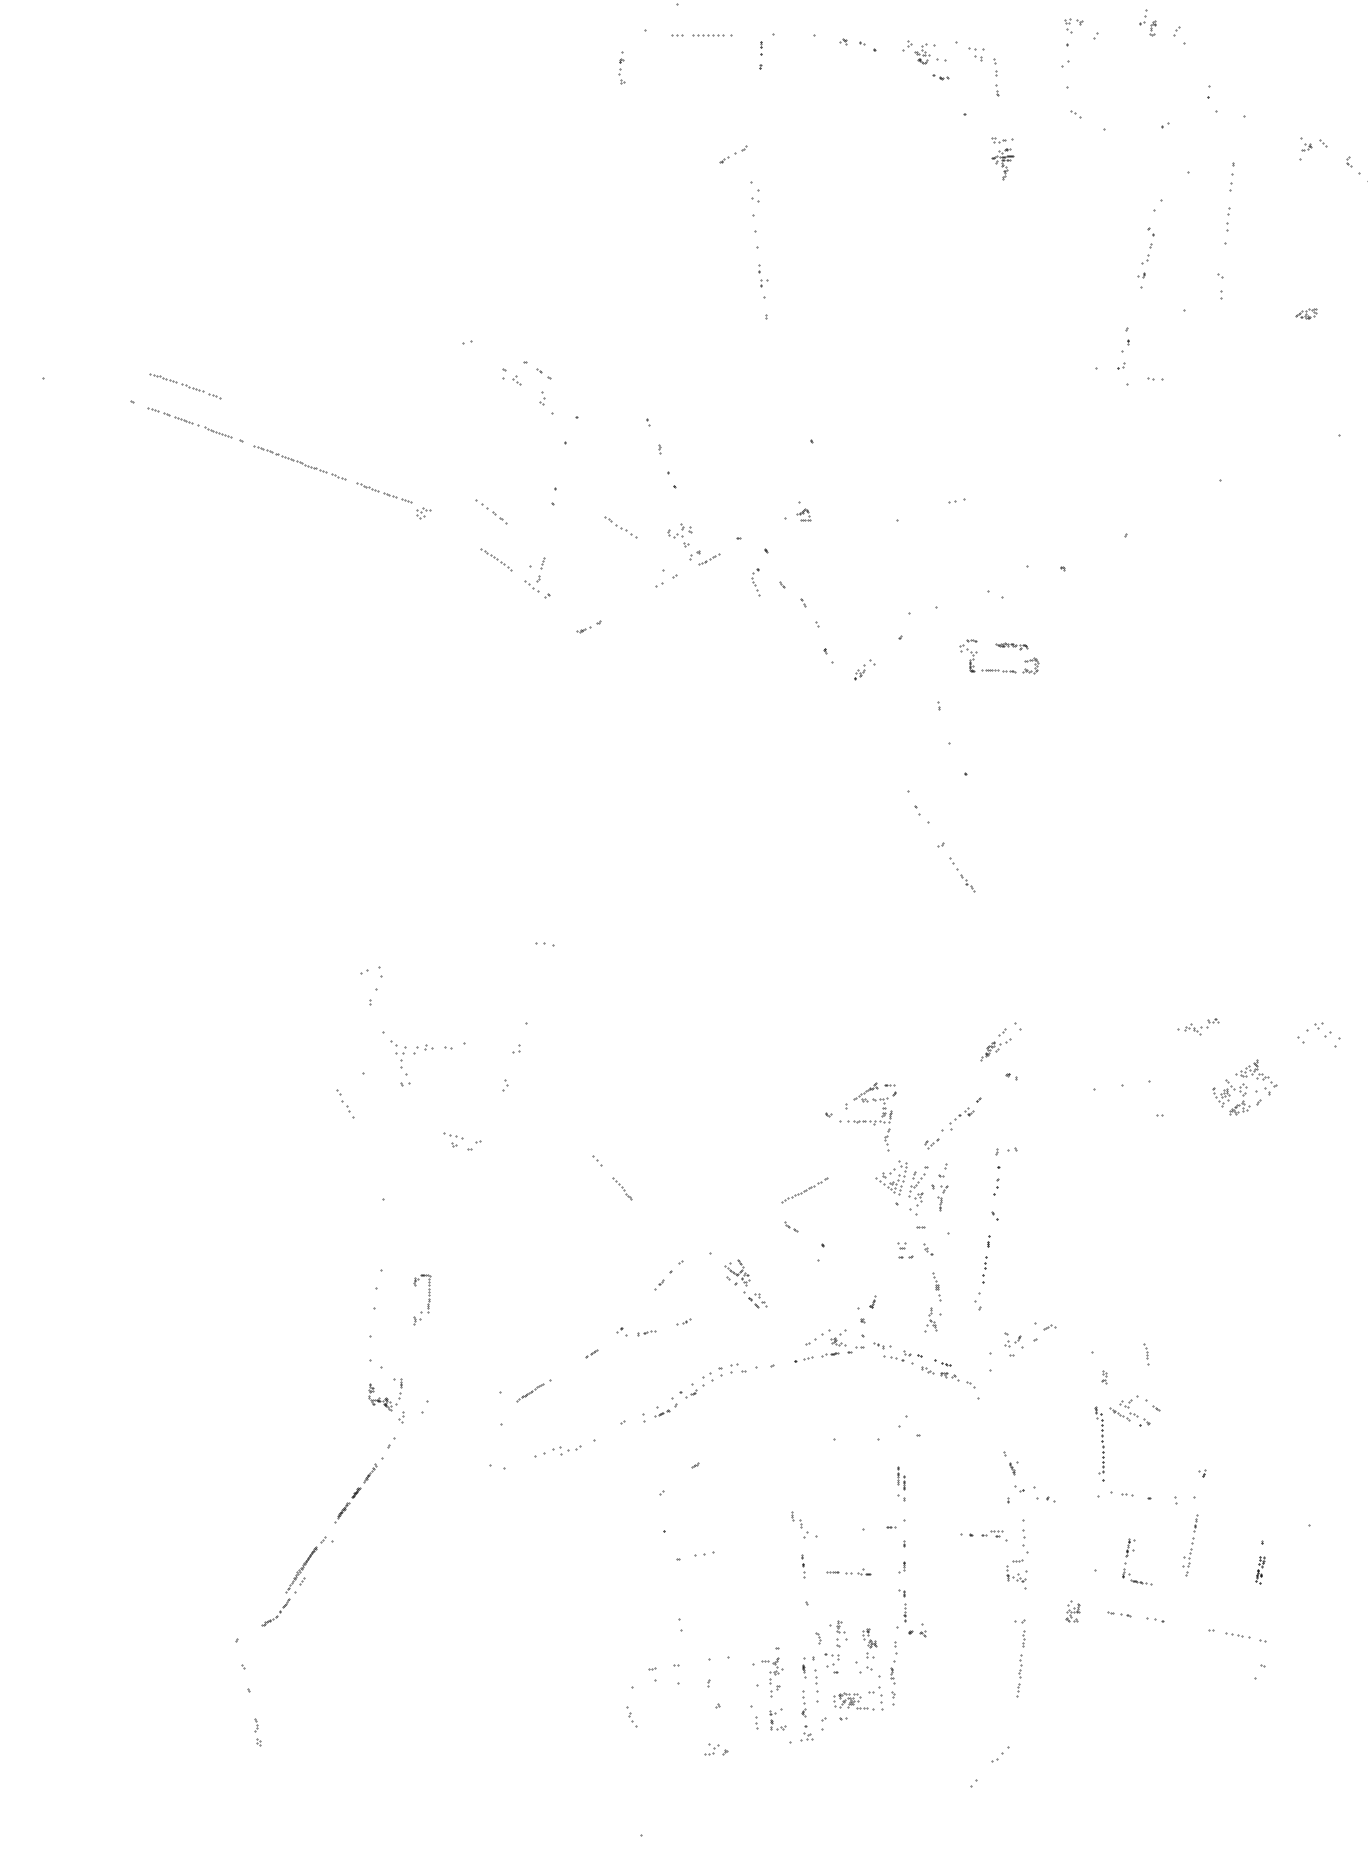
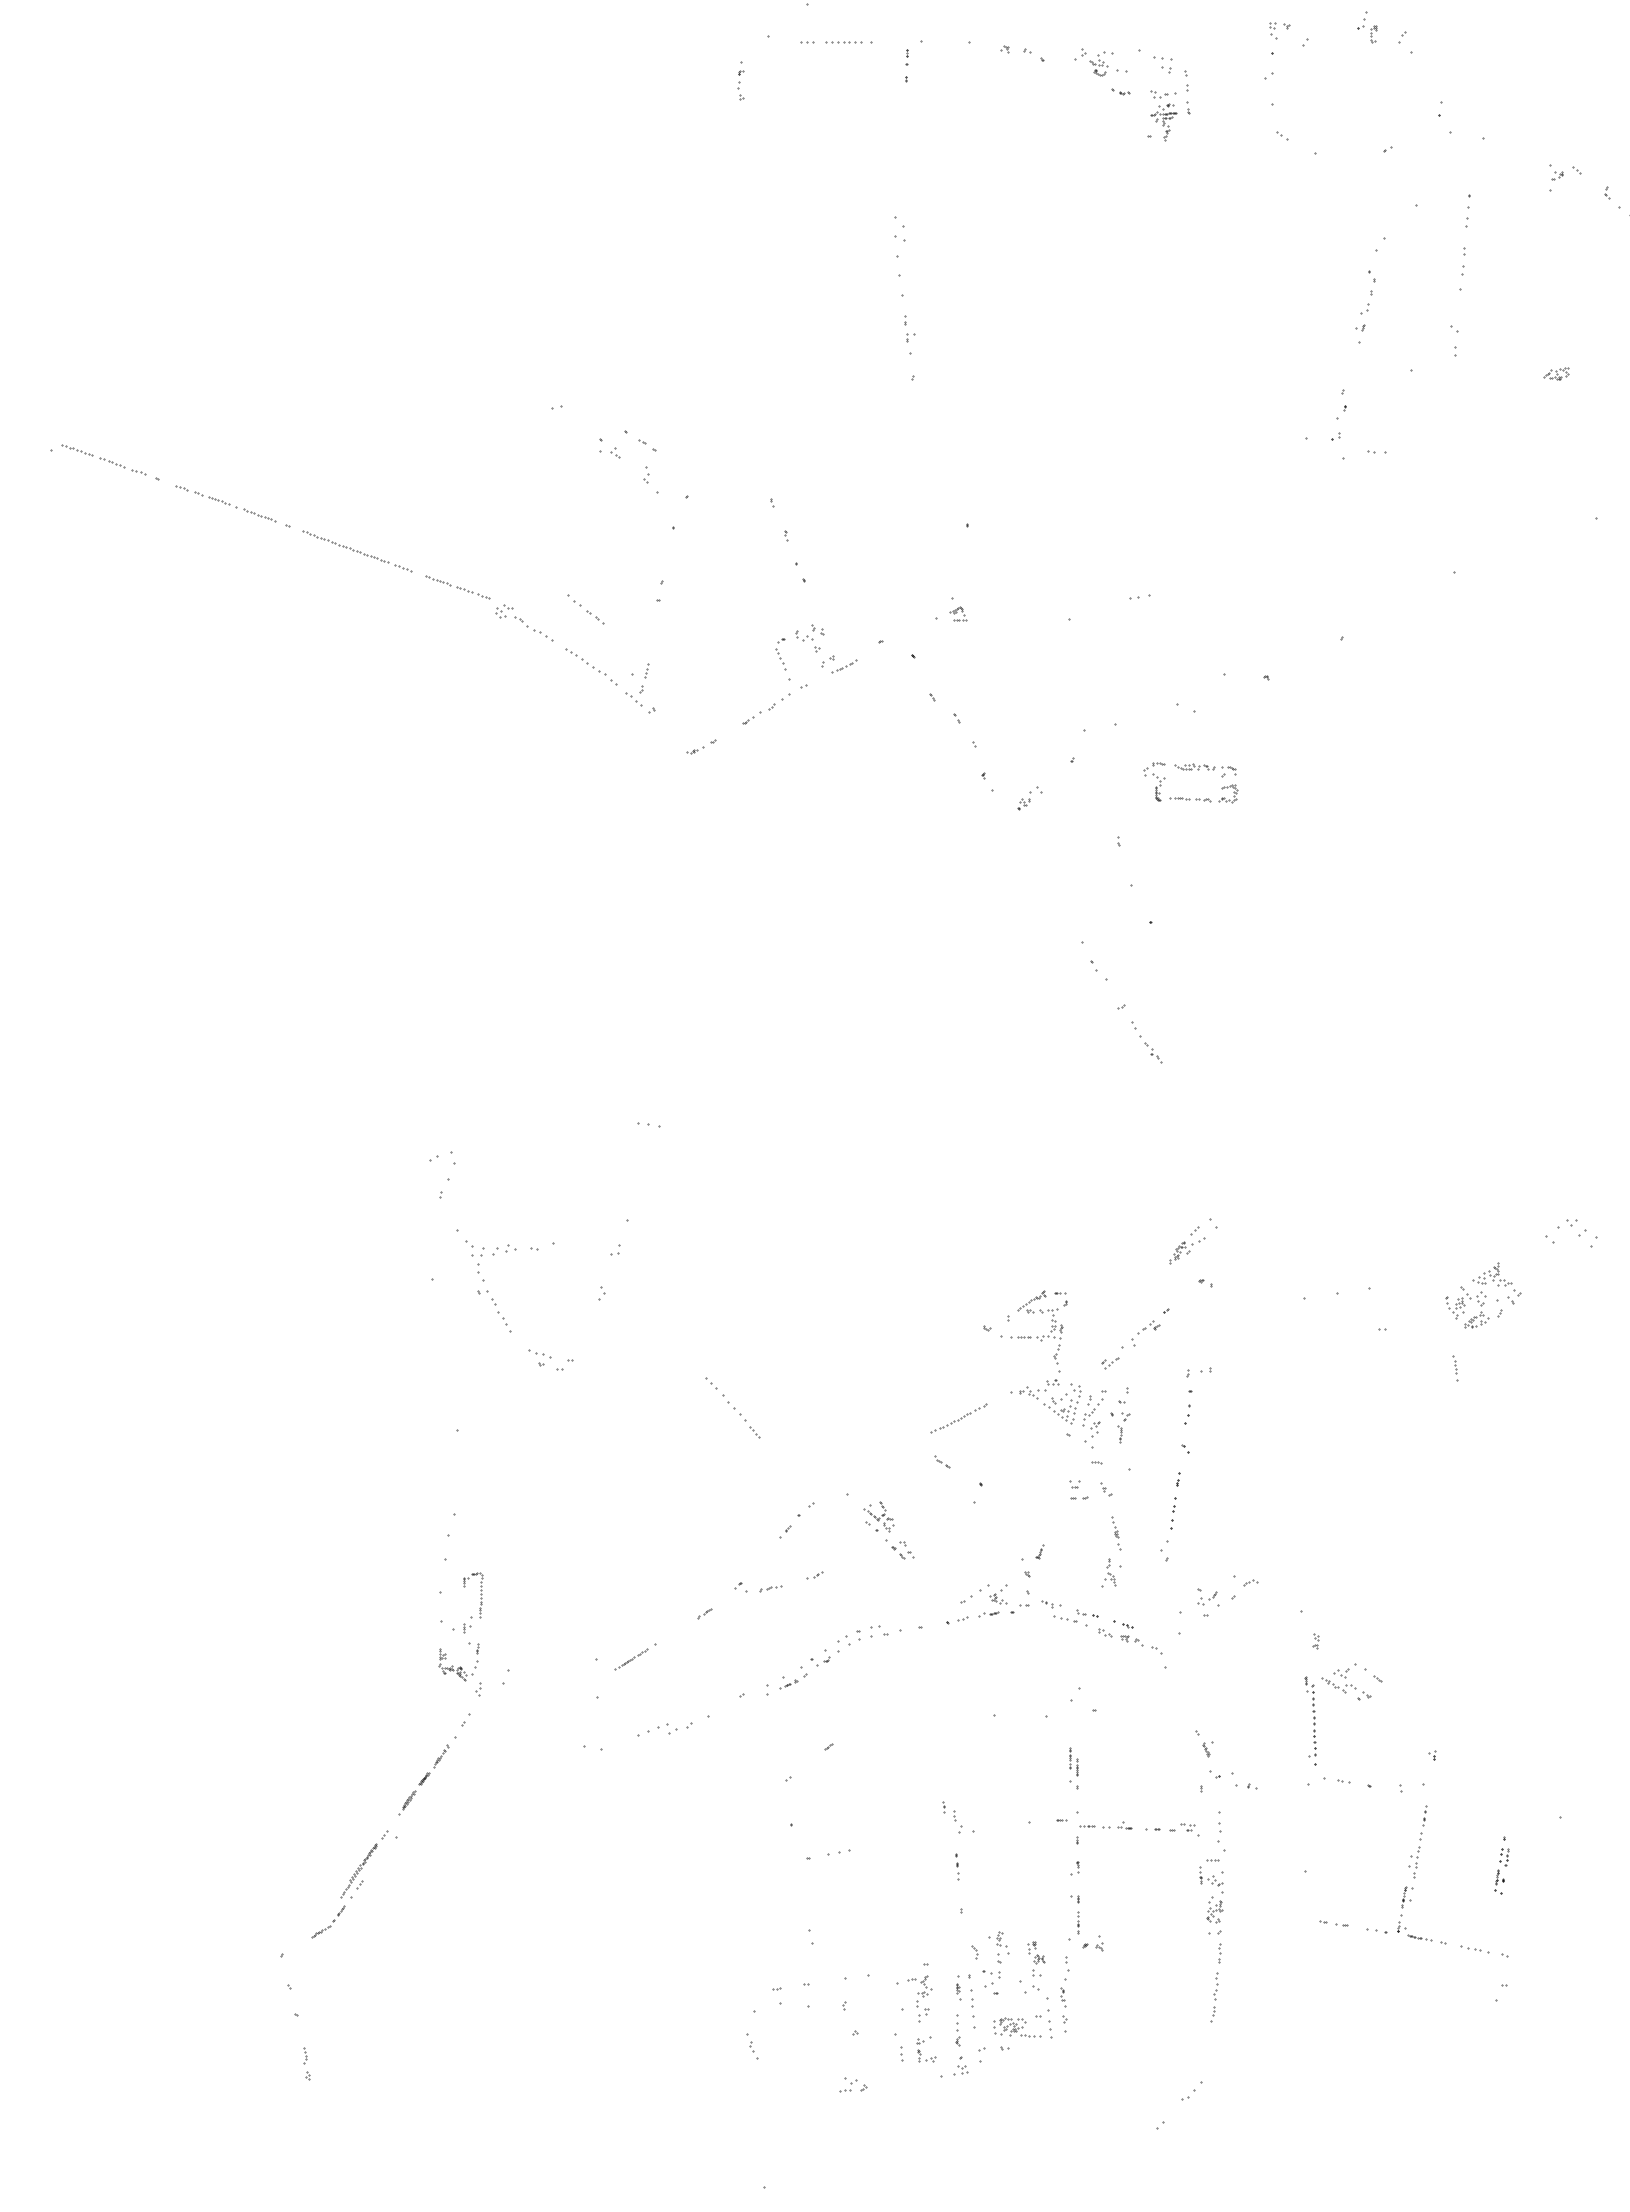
part: (733, 154) -> (758, 713), moved
part: (1002, 158) -> (1163, 115), moved
part: (185, 385) -> (103, 459), moved
part: (620, 527) -> (533, 628), moved
part: (496, 559) -> (591, 666), size x1.43
part: (755, 582) -> (780, 654), moved
part: (1011, 646) -> (1205, 770), size x1.67
part: (1197, 1026) -> (1034, 1389), moved
part: (345, 1103) -> (501, 1315), moved
part: (622, 1188) -> (741, 1416), size x1.67
part: (428, 1299) -> (480, 1602), moved
part: (1146, 1354) -> (1455, 1368), moved
part: (1126, 1563) -> (1402, 1915), moved
part: (1259, 1570) -> (1501, 1871), size x1.43
part: (848, 1571) -> (1105, 1825), moved
part: (1072, 1611) -> (1214, 1909), moved

